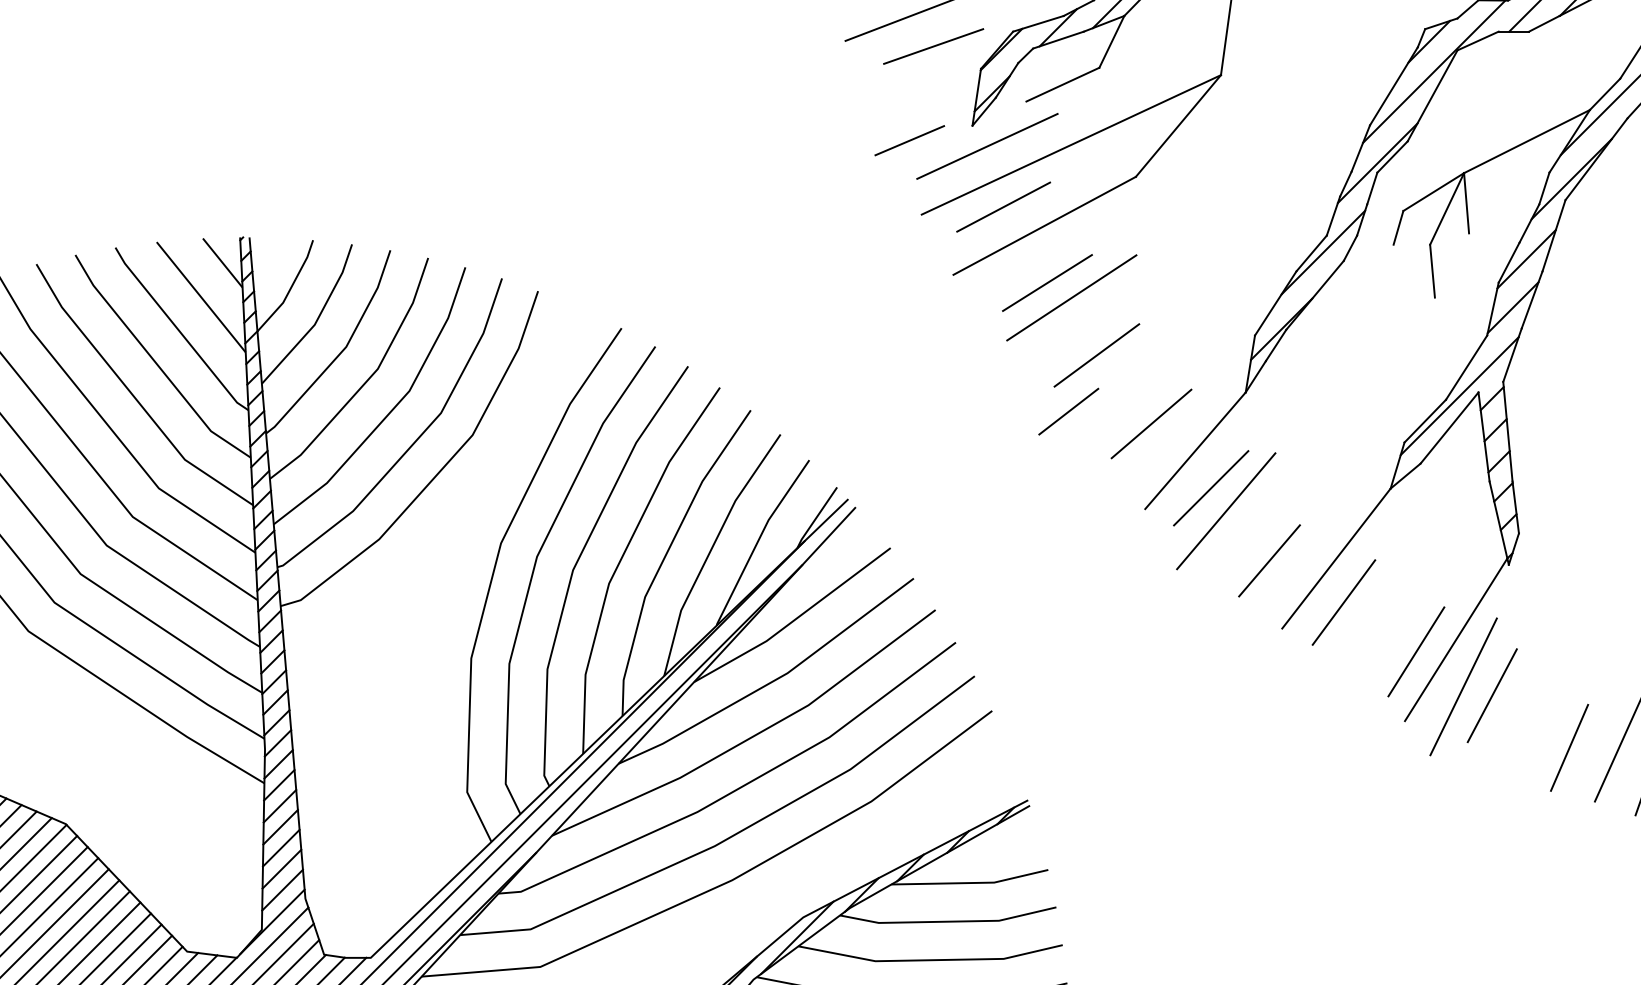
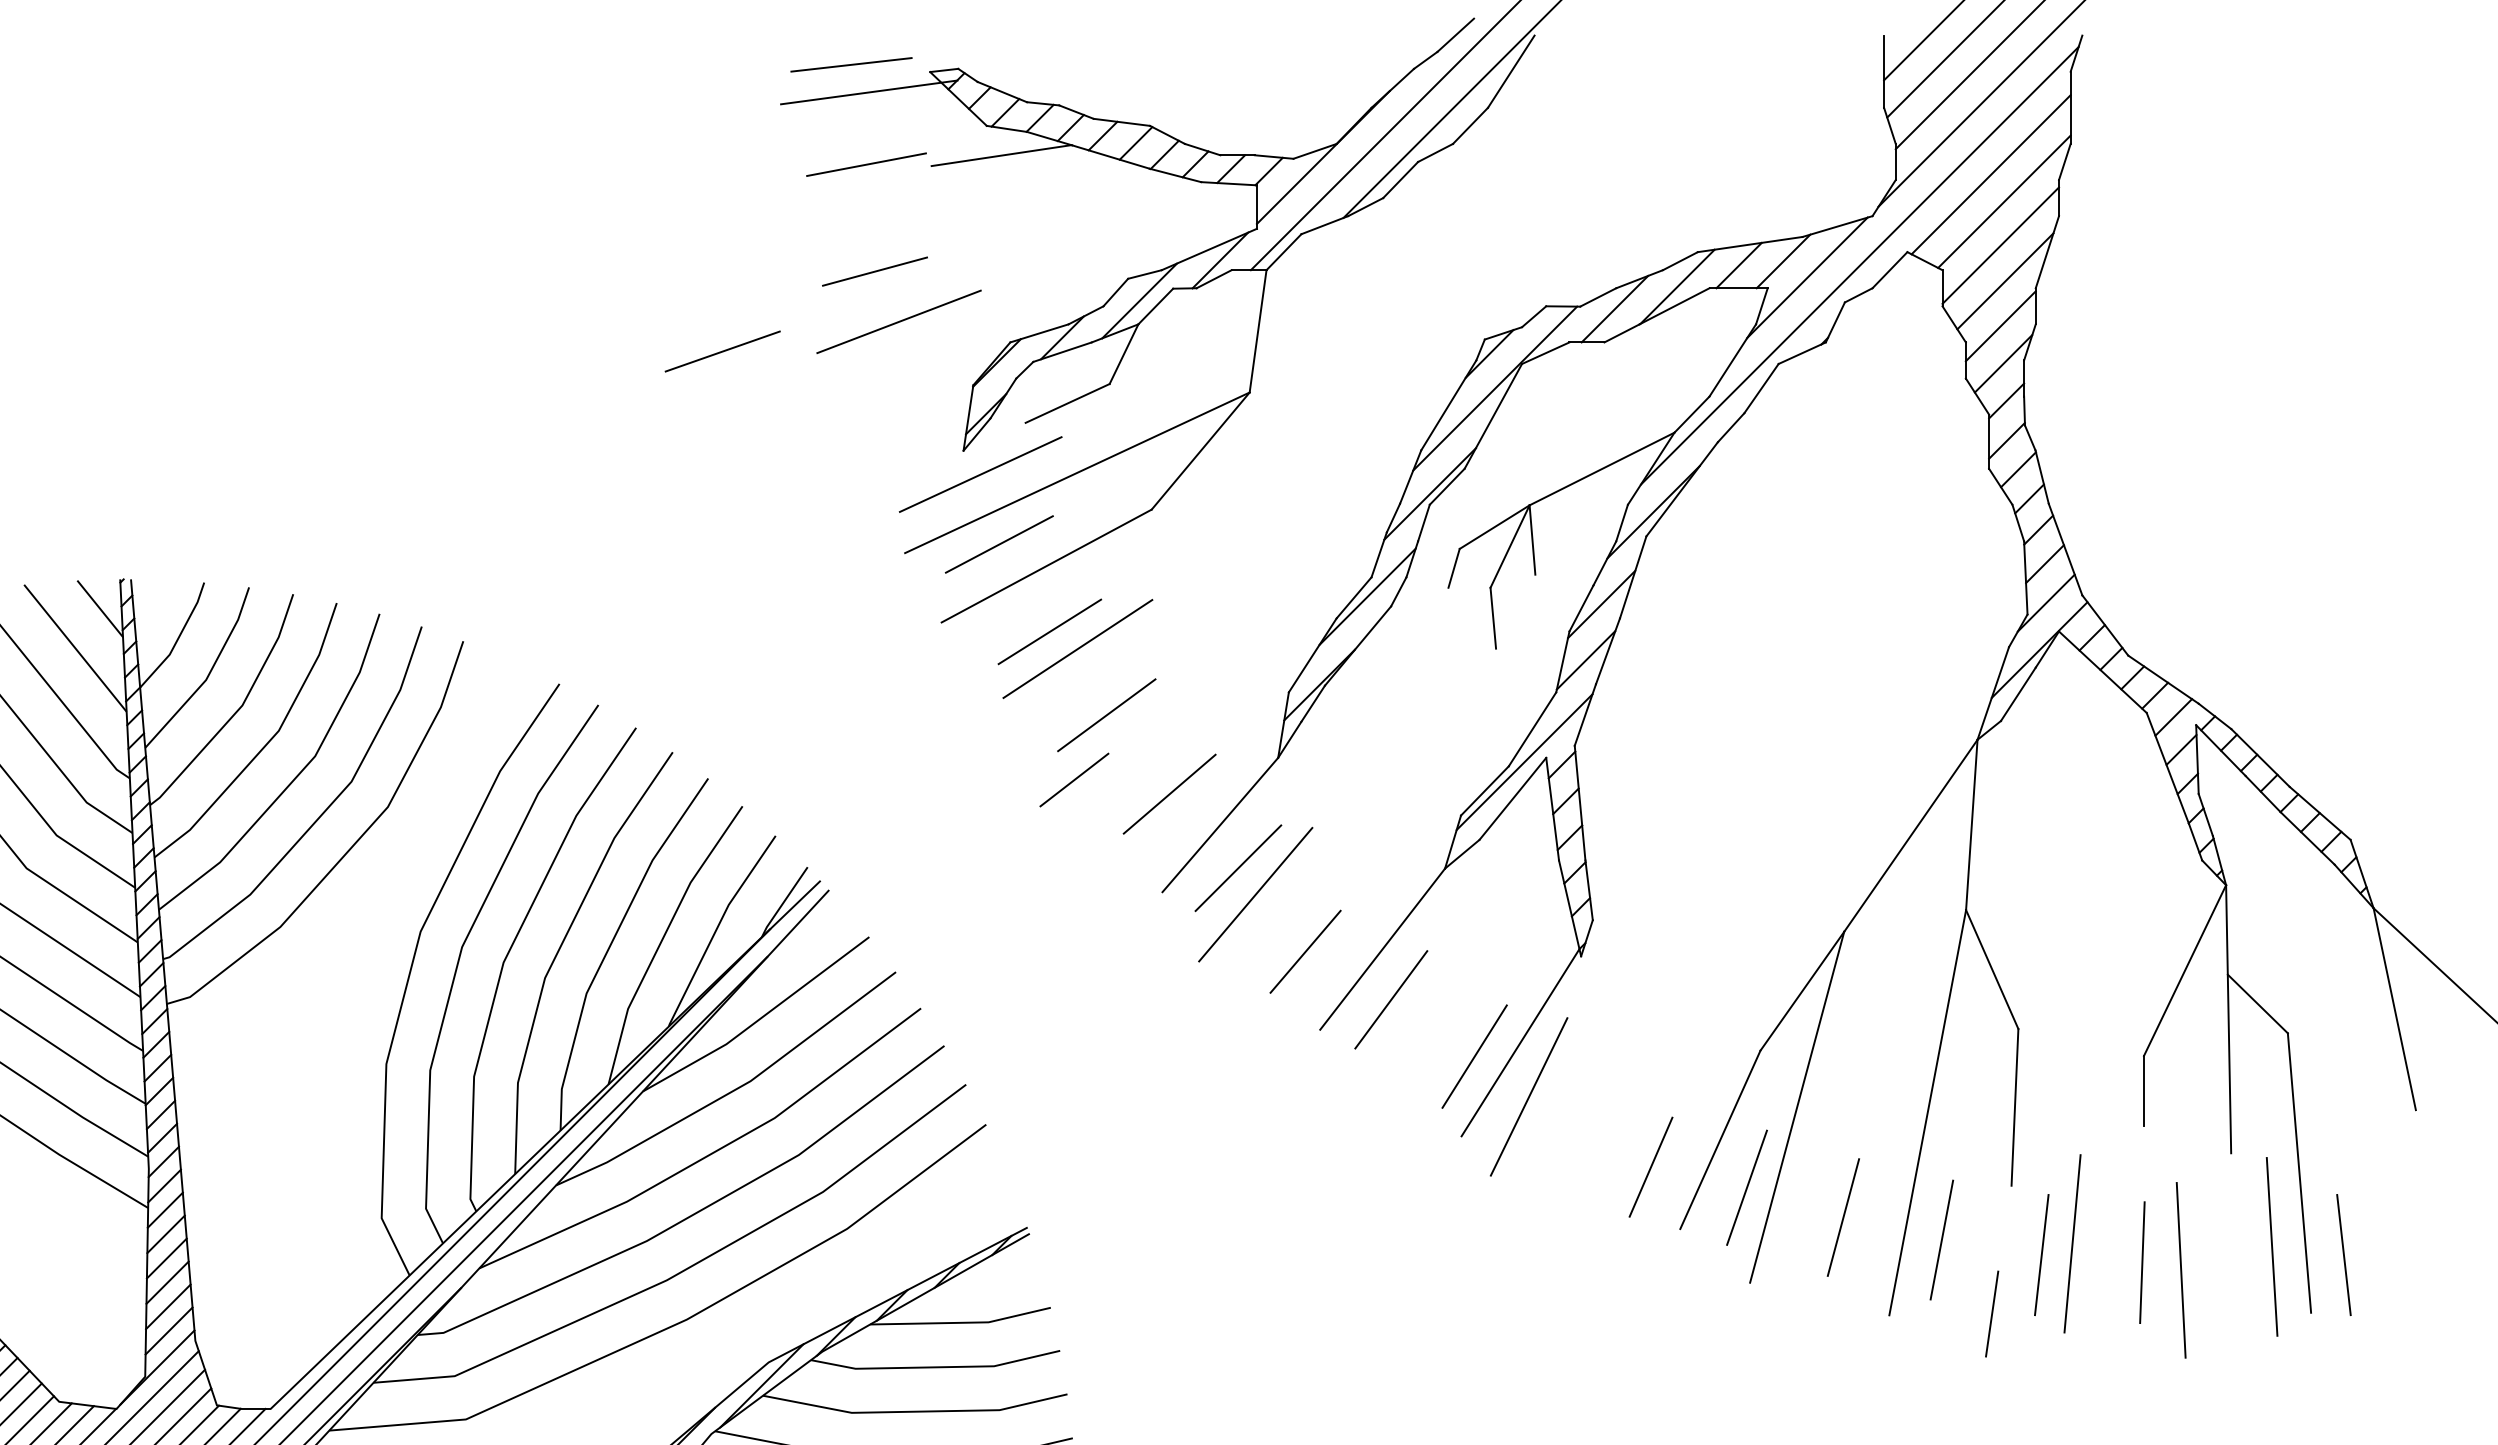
line: (933, 46) -> (722, 351), moved
line: (909, 140) -> (890, 467), removed
line: (1491, 695) -> (1561, 1106), removed

